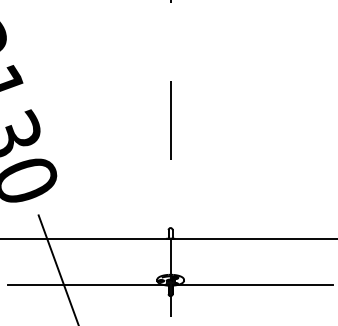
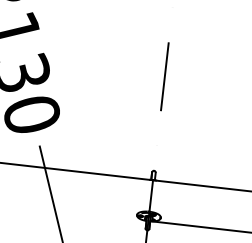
line: (87, 285) -> (75, 212), removed

